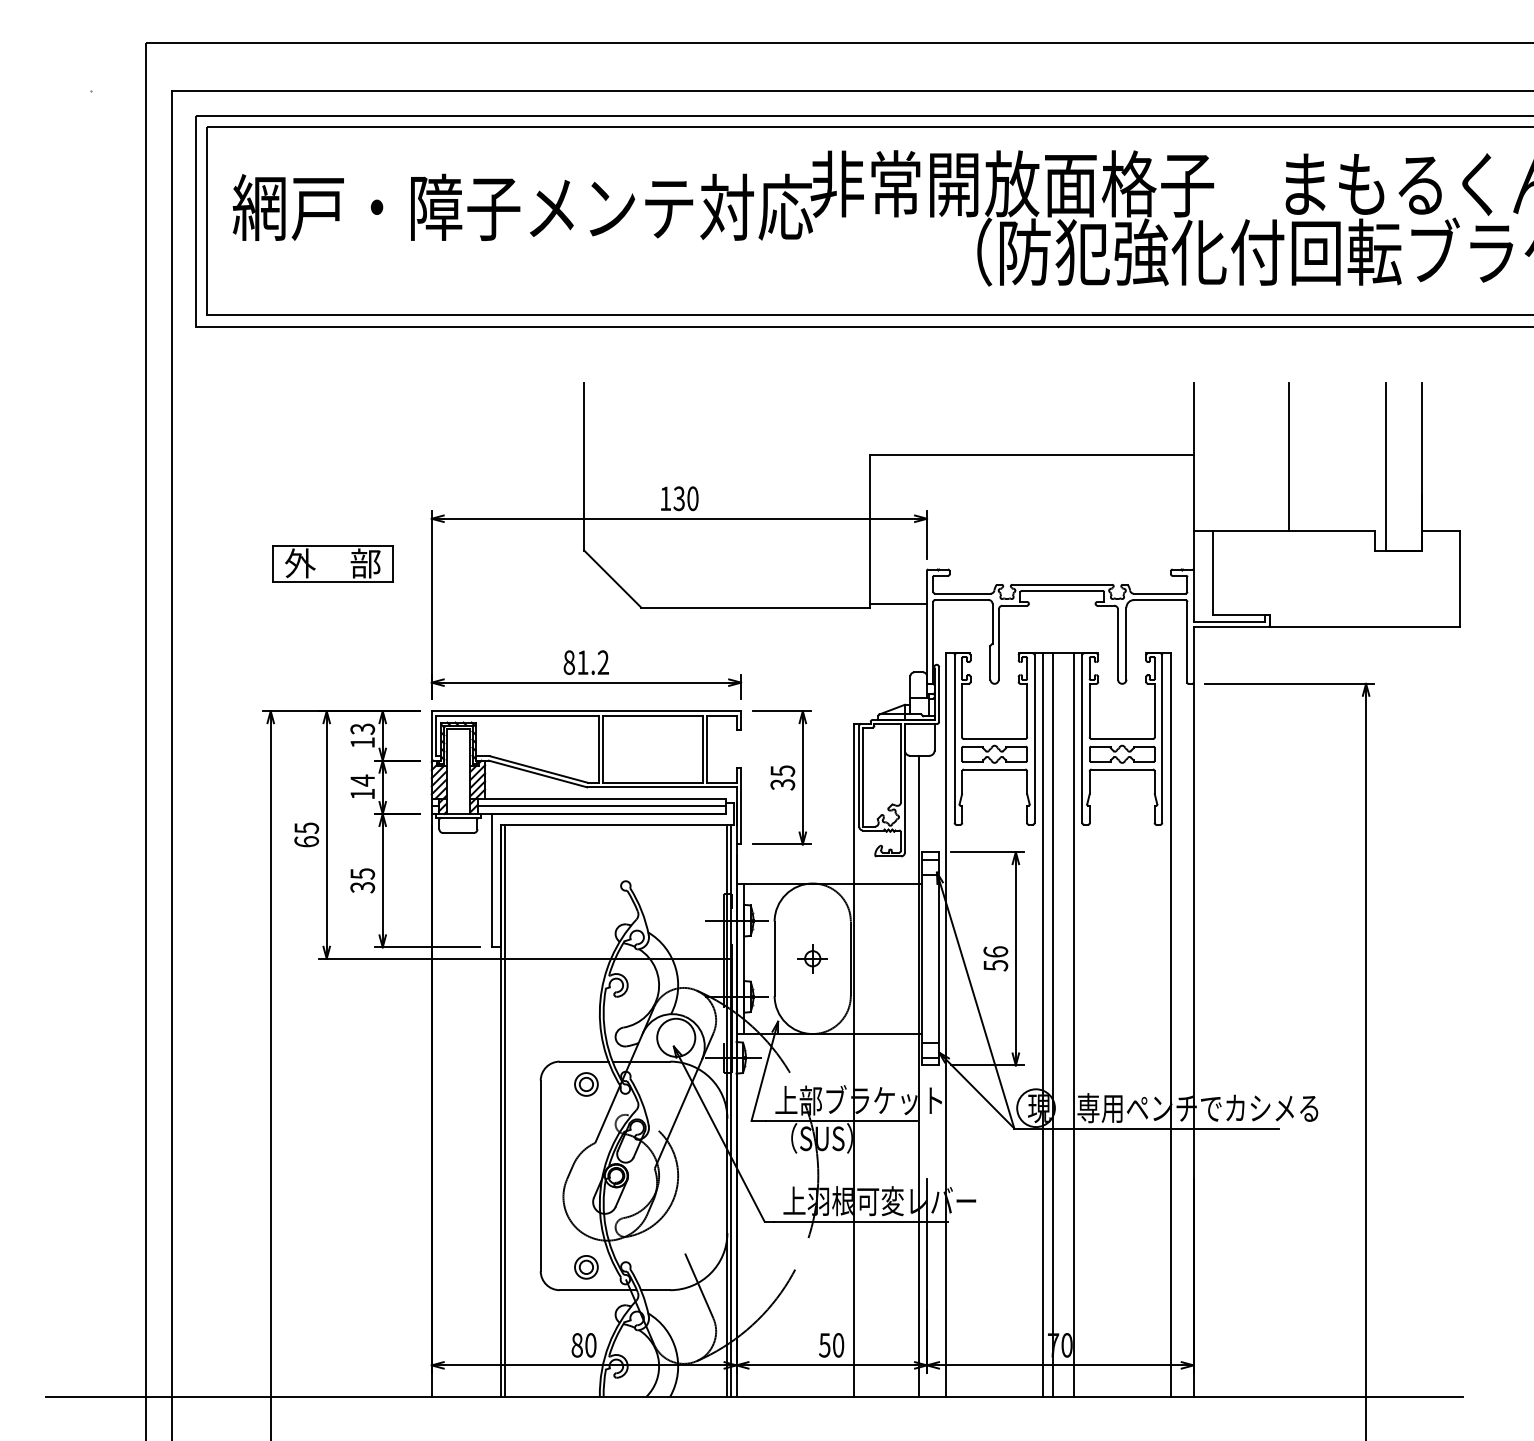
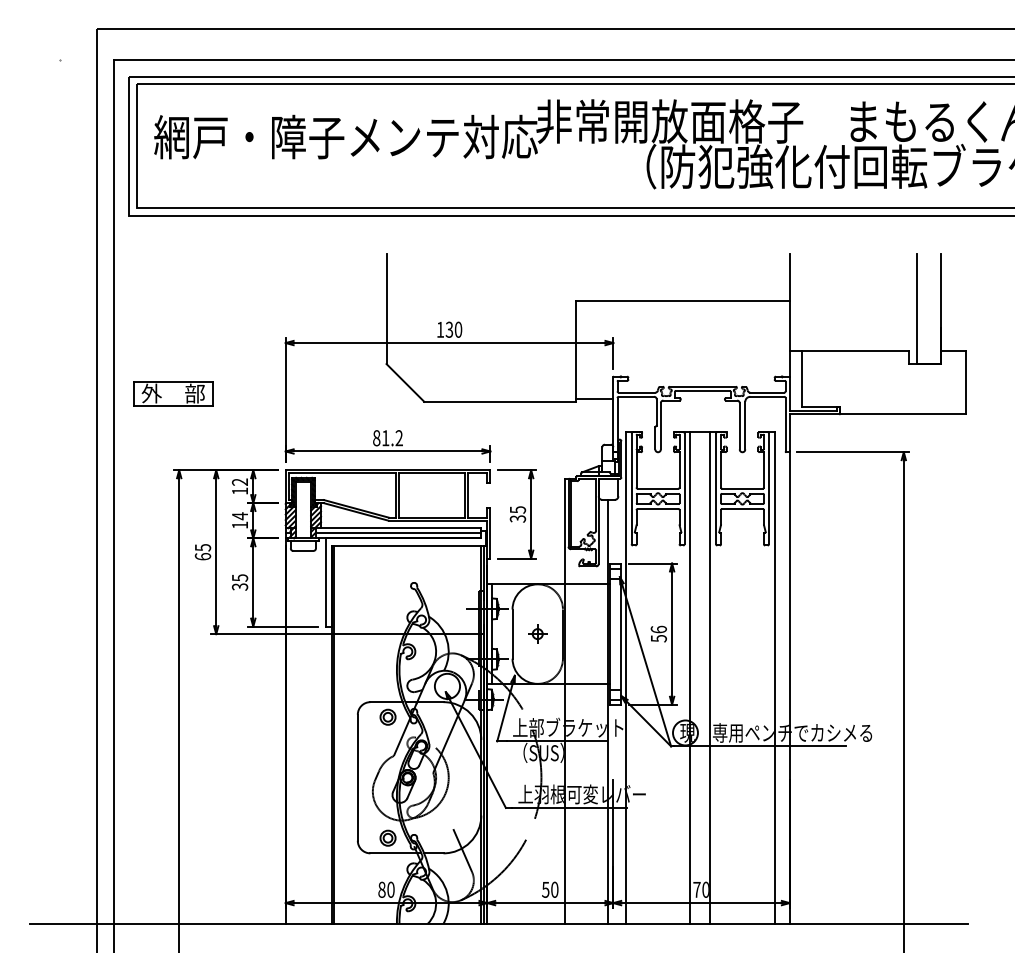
line: (1288, 457) -> (852, 302), removed
part: (333, 563) -> (173, 393), moved
text: (363, 728) -> (240, 481), 13 -> 12
line: (1052, 1024) -> (696, 677), removed

